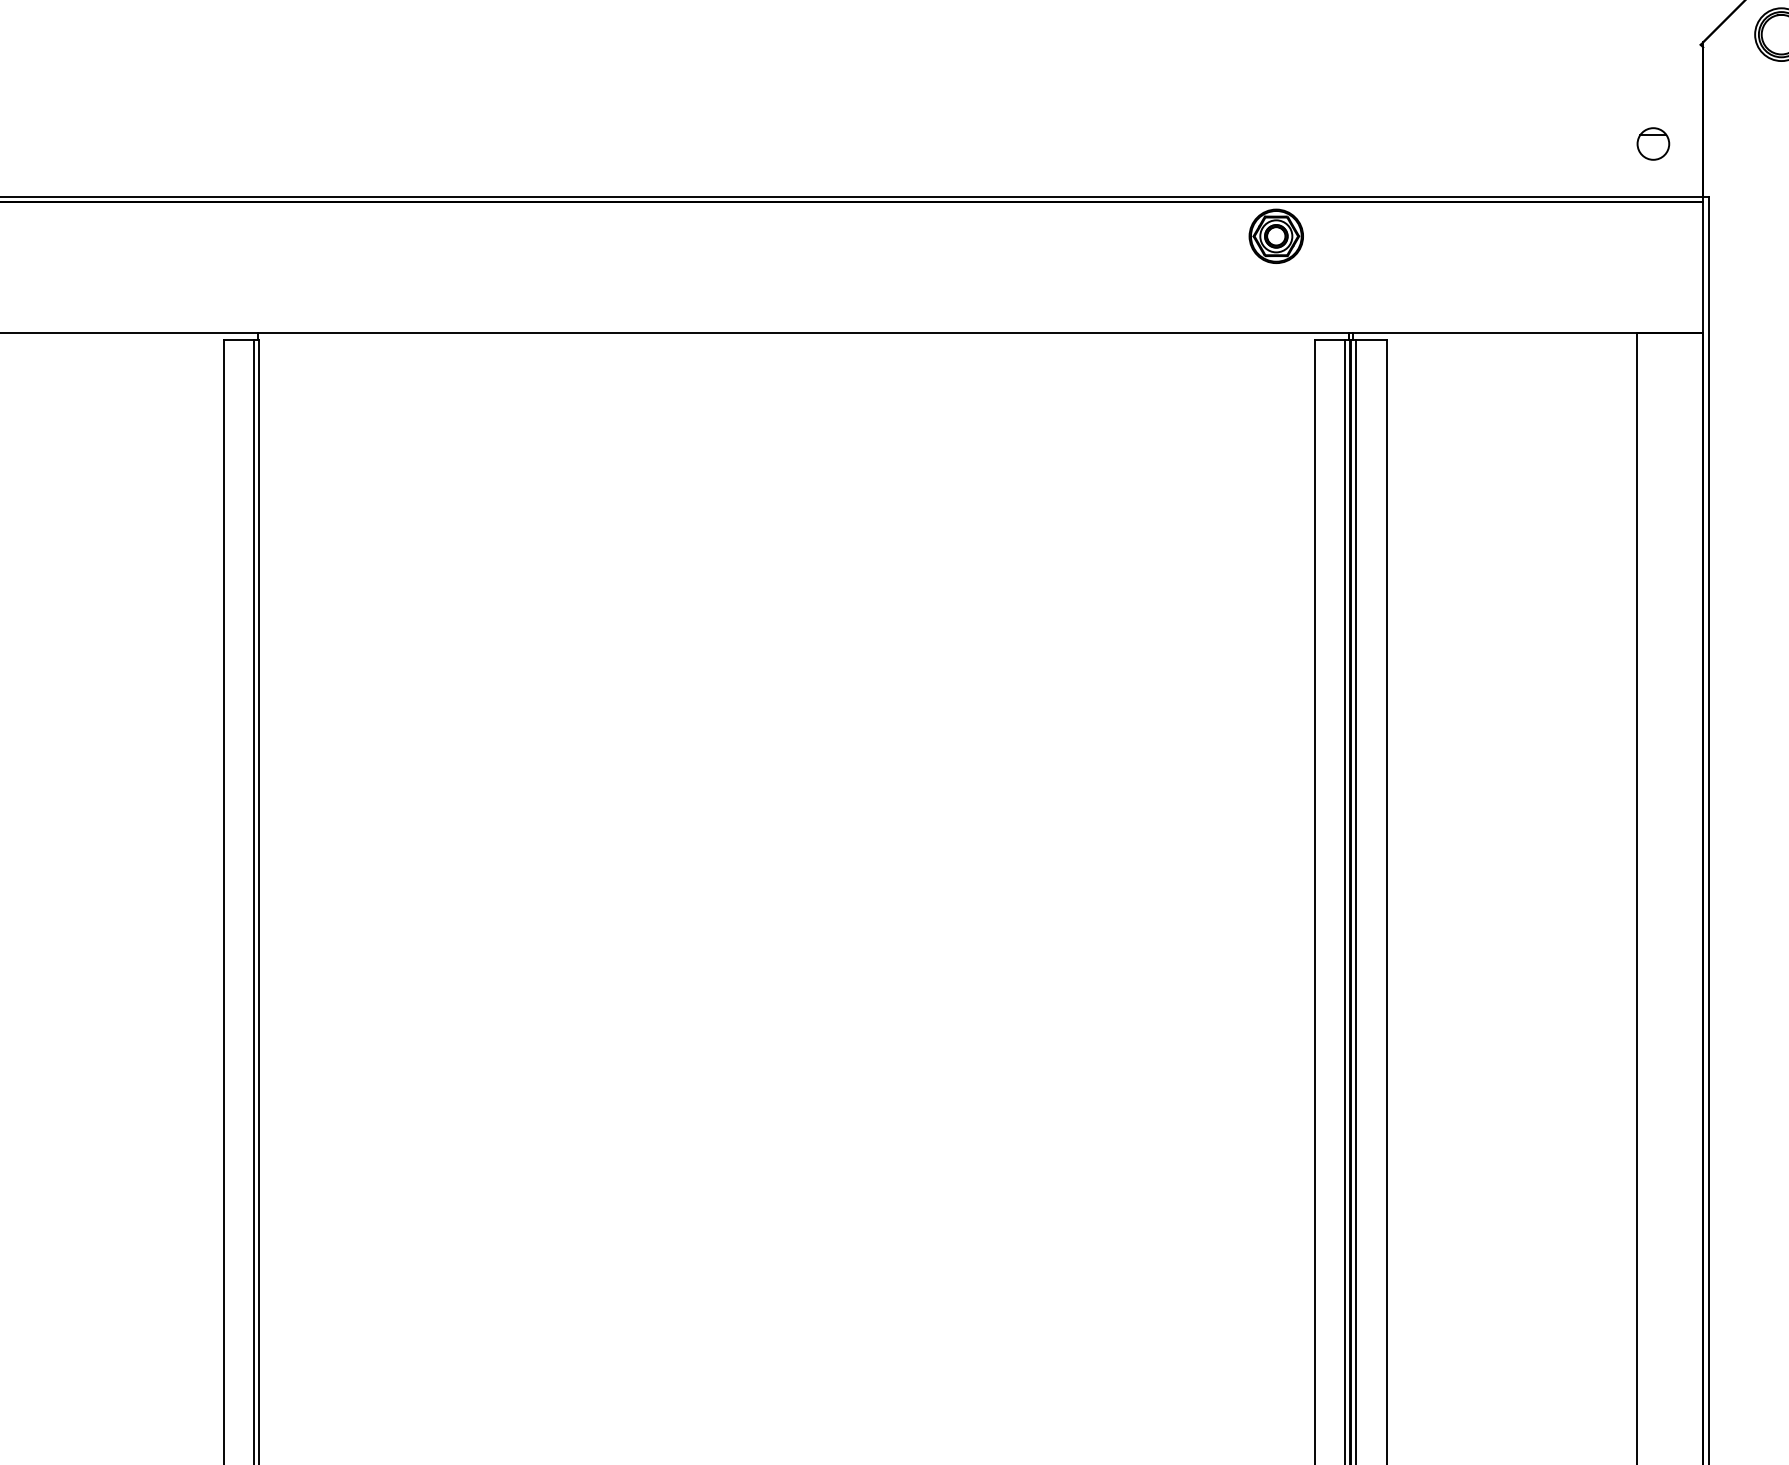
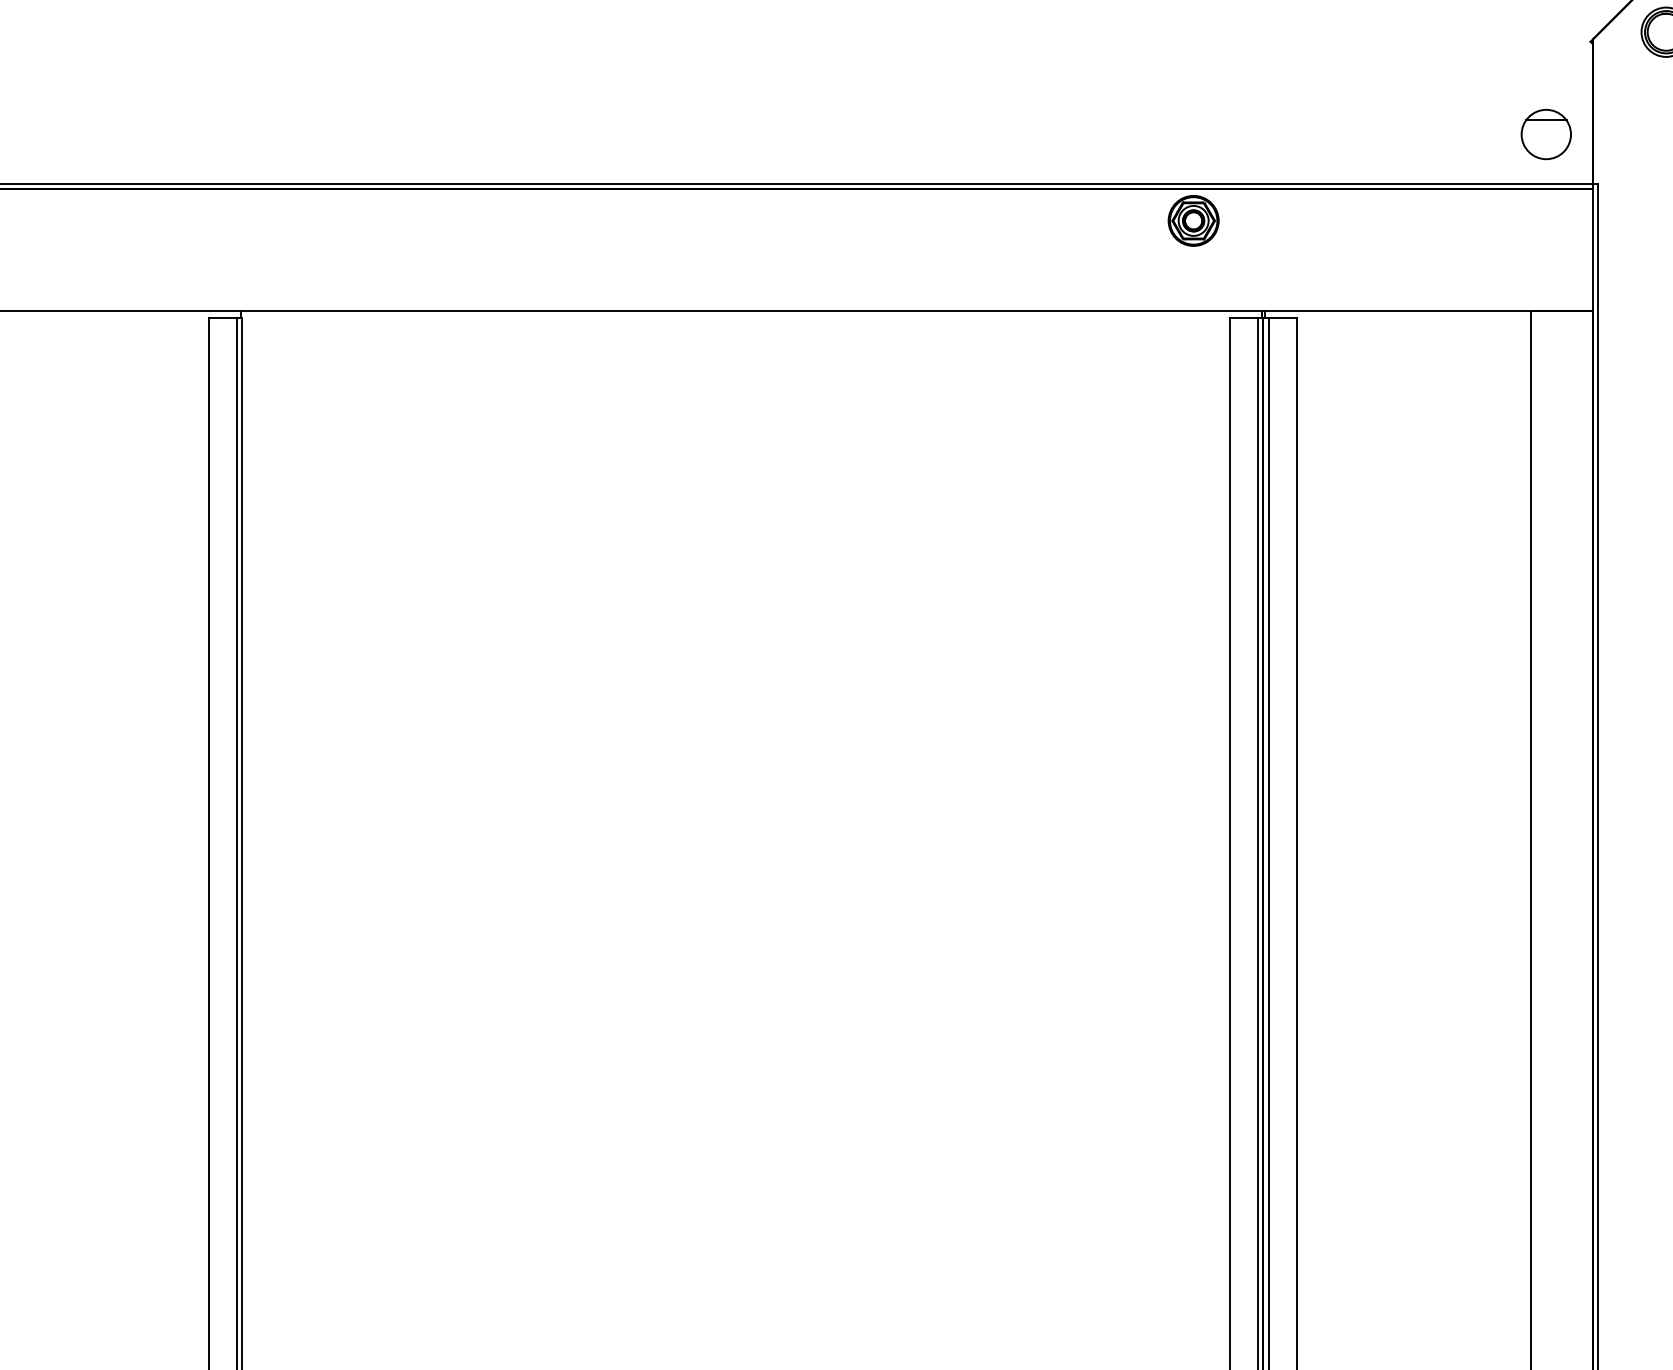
part: (1653, 143) -> (1546, 134), size x1.67

